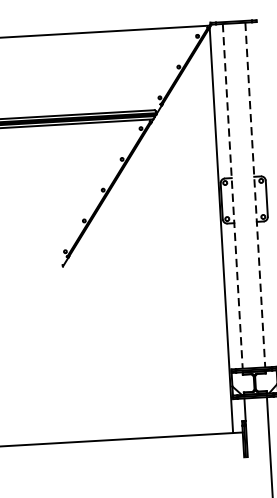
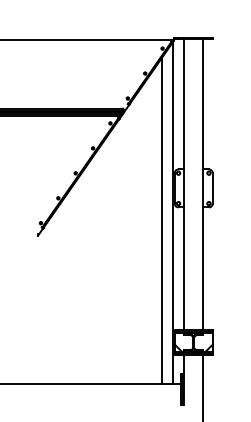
line: (255, 195) -> (203, 185), dashed -> solid
line: (233, 197) -> (184, 185), dashed -> solid
line: (208, 240) -> (161, 220), added

